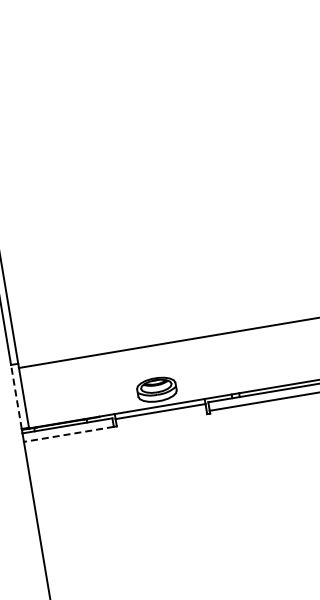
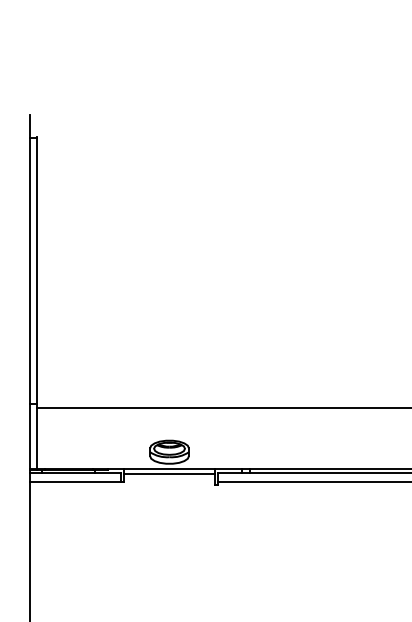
line: (16, 396) -> (29, 435), dashed -> solid
line: (69, 434) -> (75, 481), dashed -> solid

